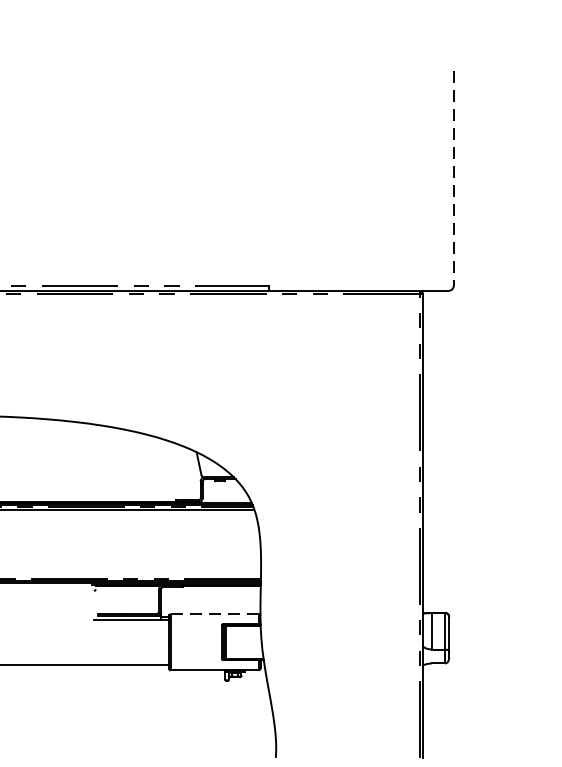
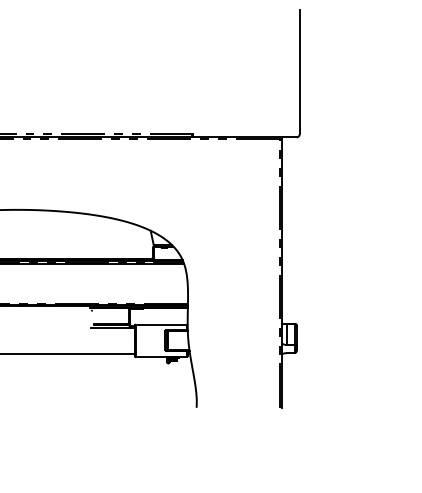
line: (453, 178) -> (299, 72), dashed -> solid
line: (213, 614) -> (160, 324), dashed -> solid

